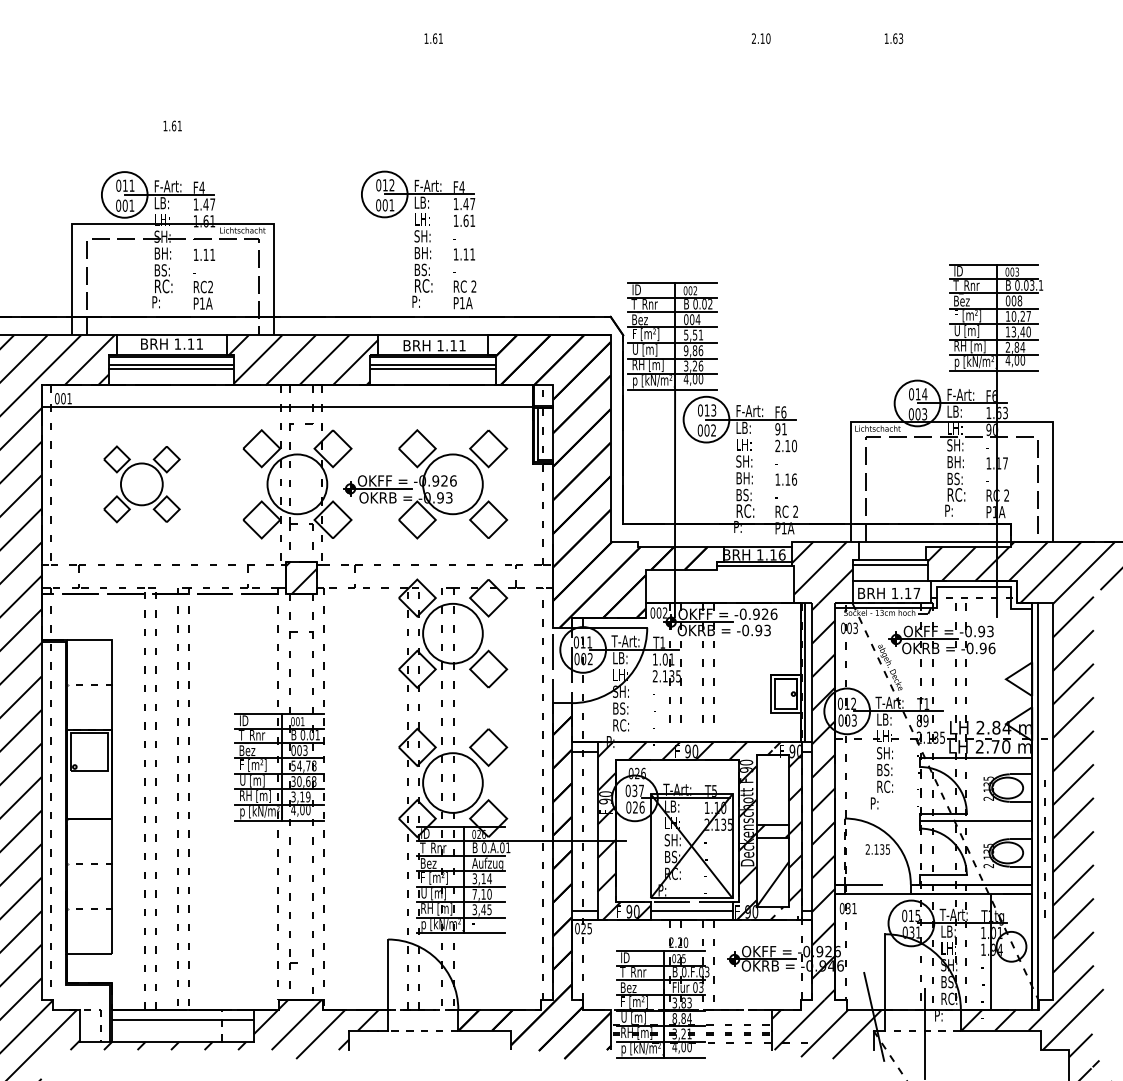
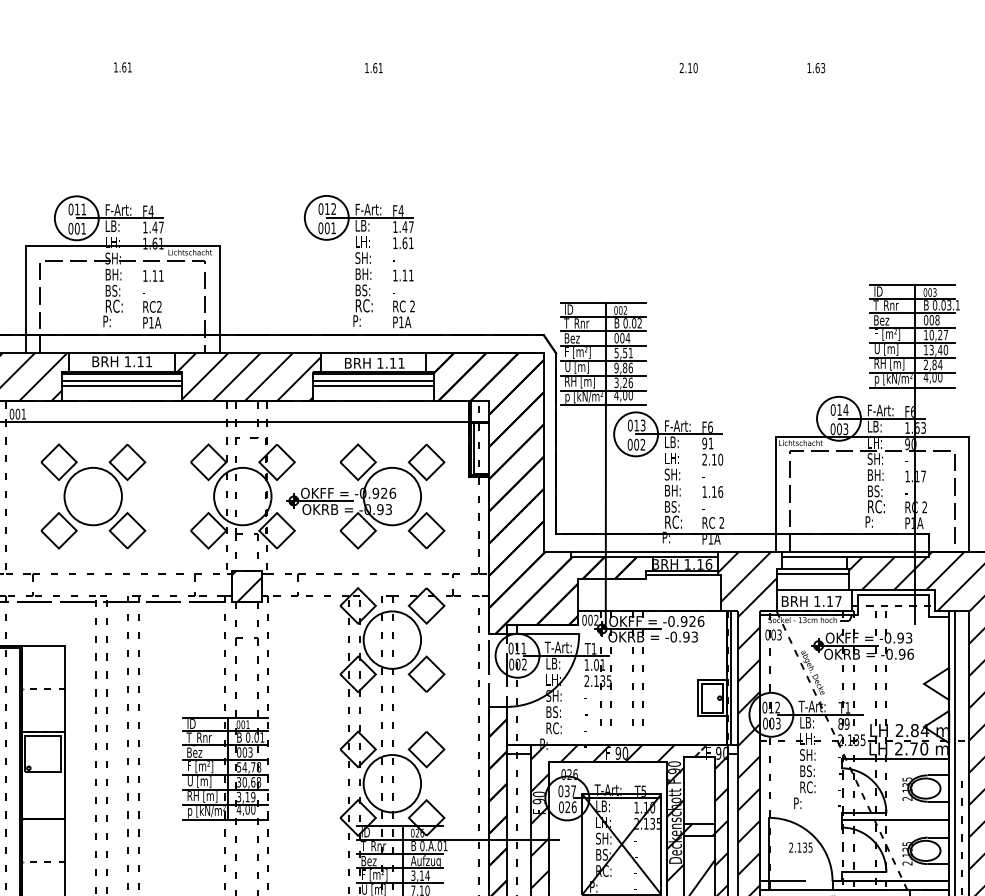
text: (172, 125) -> (122, 66), moved
part: (141, 484) -> (92, 496), size x1.43
line: (715, 541) -> (644, 551), added
line: (891, 546) -> (813, 556), added
line: (844, 851) -> (768, 849), dashed -> solid

